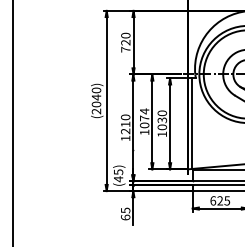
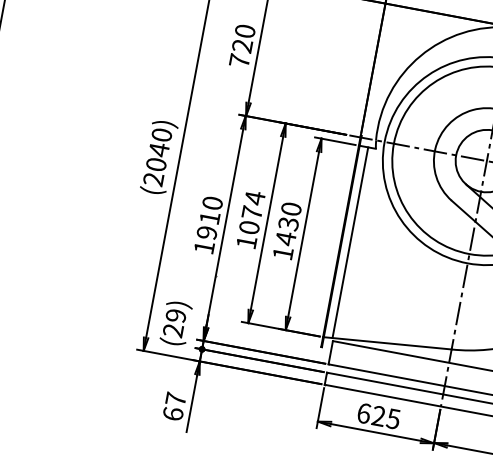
text: (162, 127) -> (286, 239), 1030 -> 1430
text: (125, 131) -> (206, 232), 1210 -> 1910
text: (118, 175) -> (174, 322), (45) -> (29)
text: (125, 210) -> (175, 399), 65 -> 67

